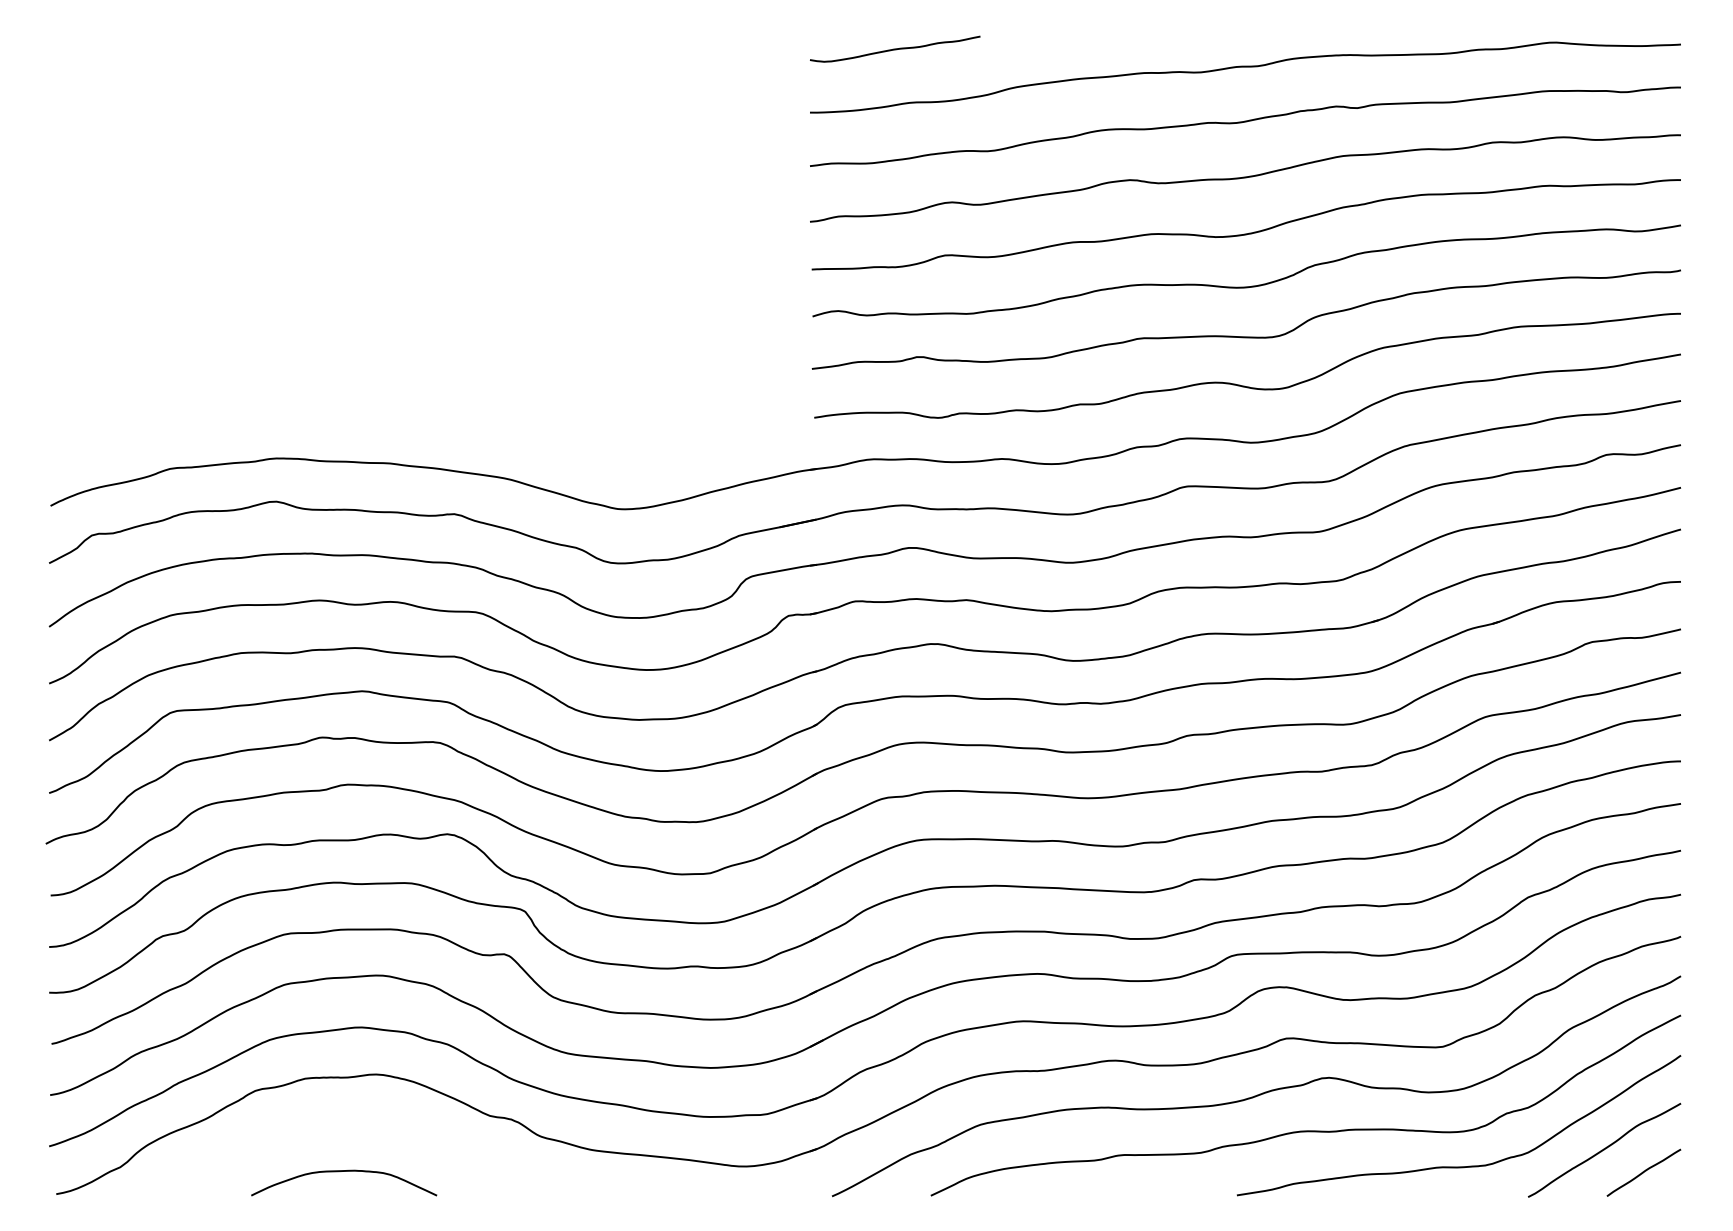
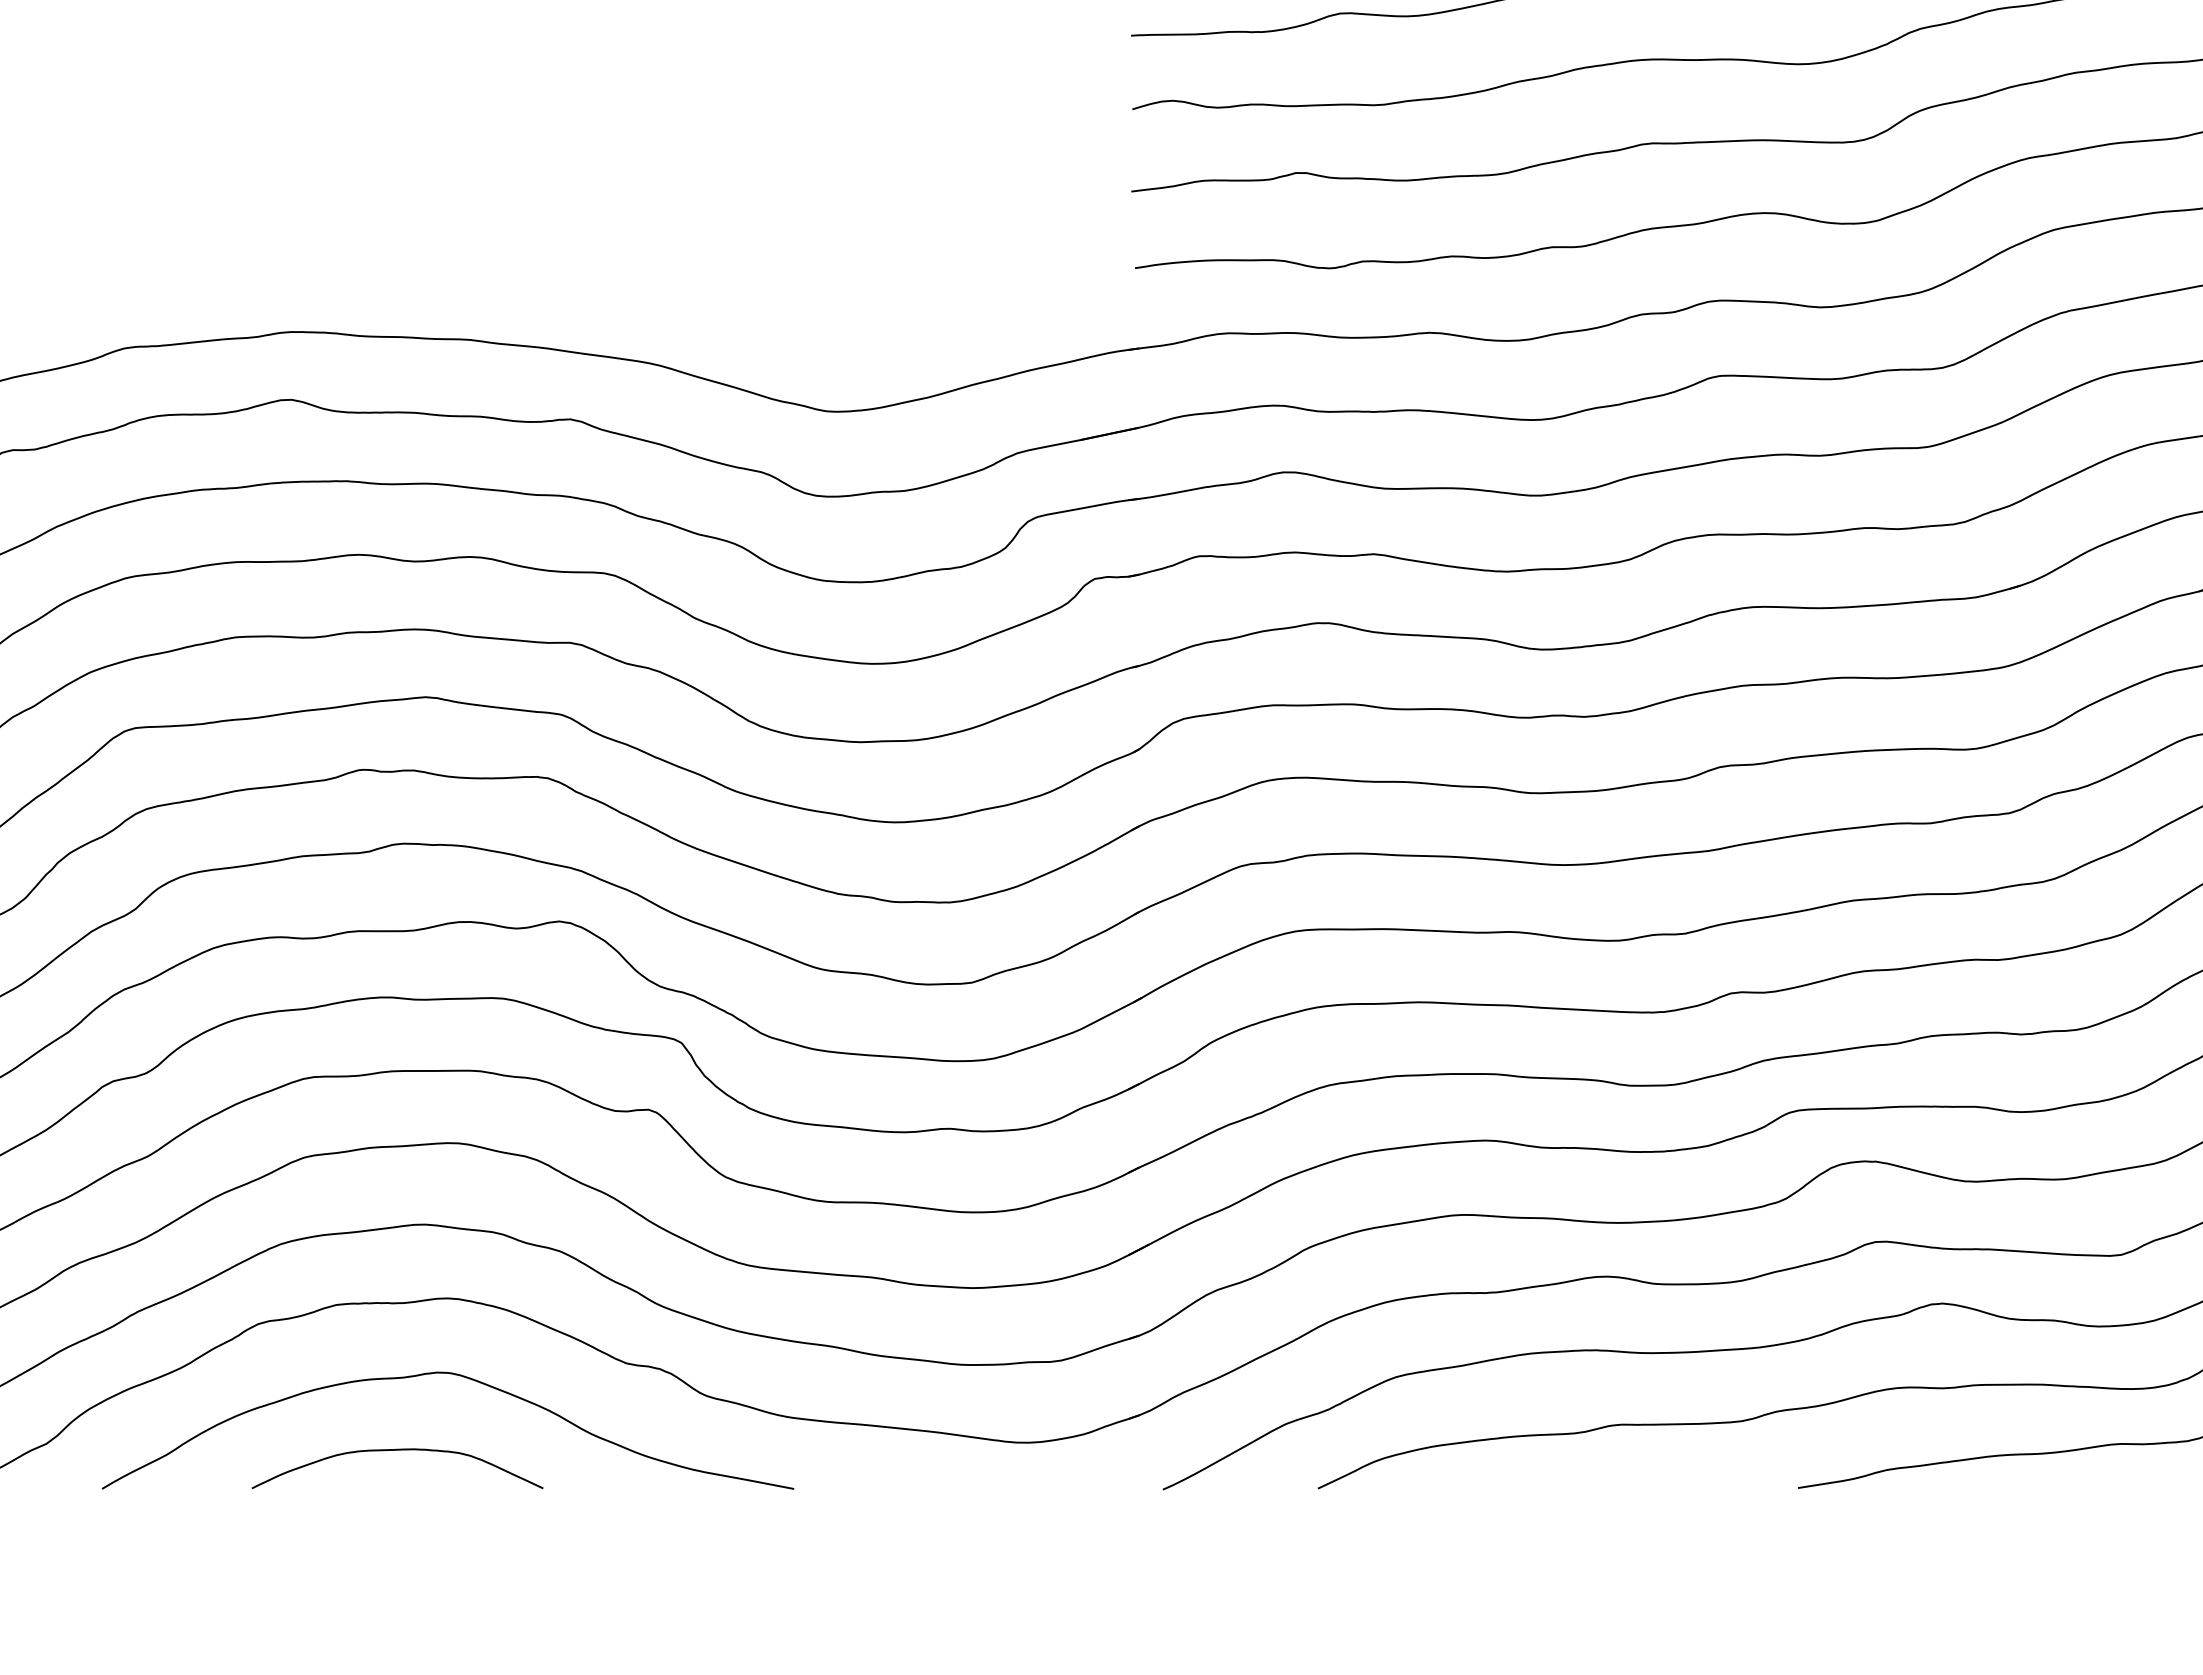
curve: (382, 1124) -> (457, 1376), added

